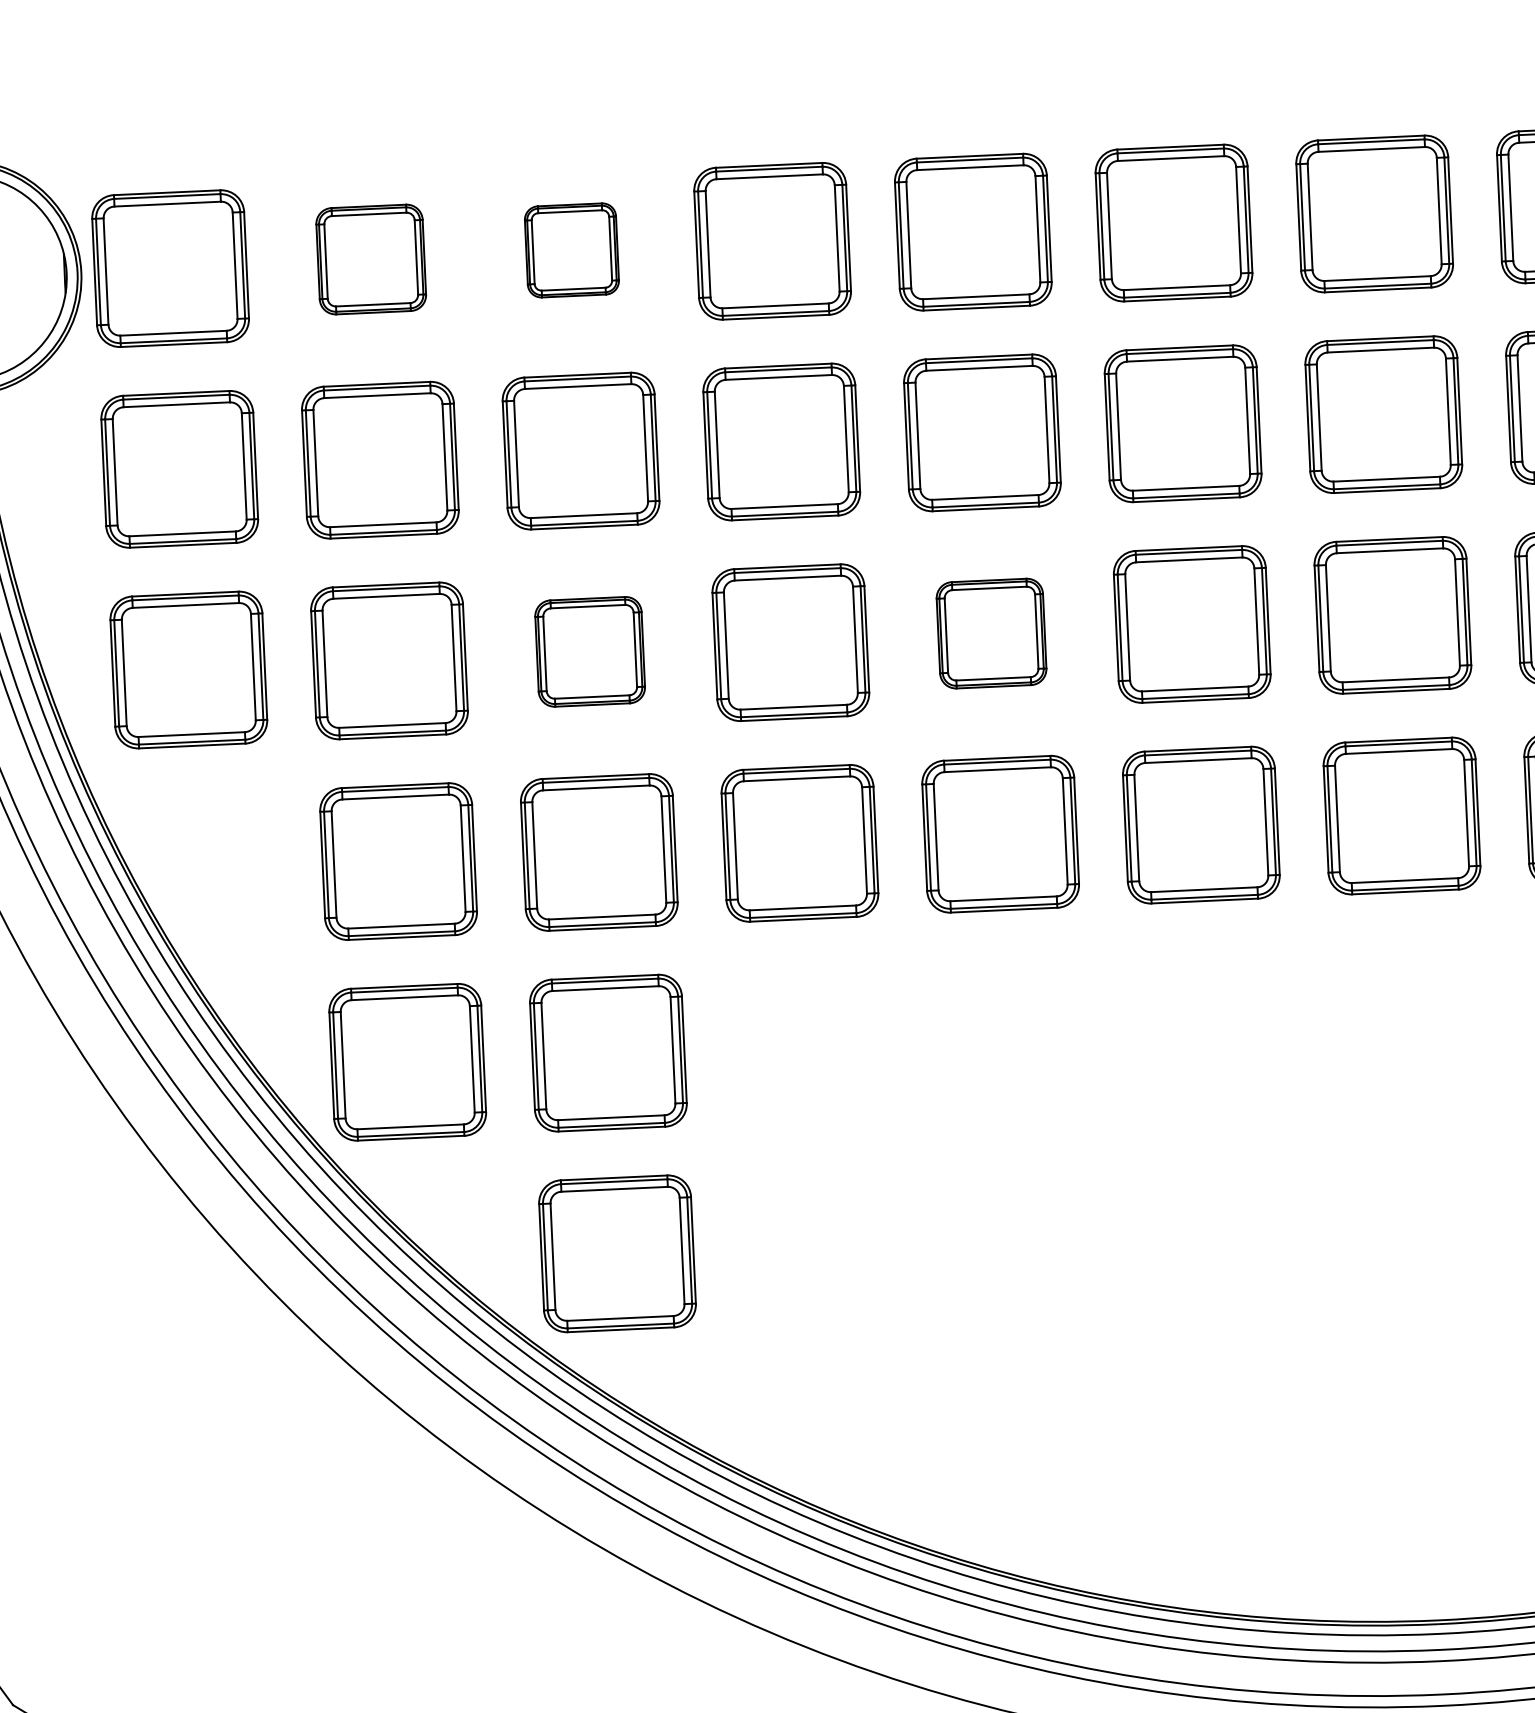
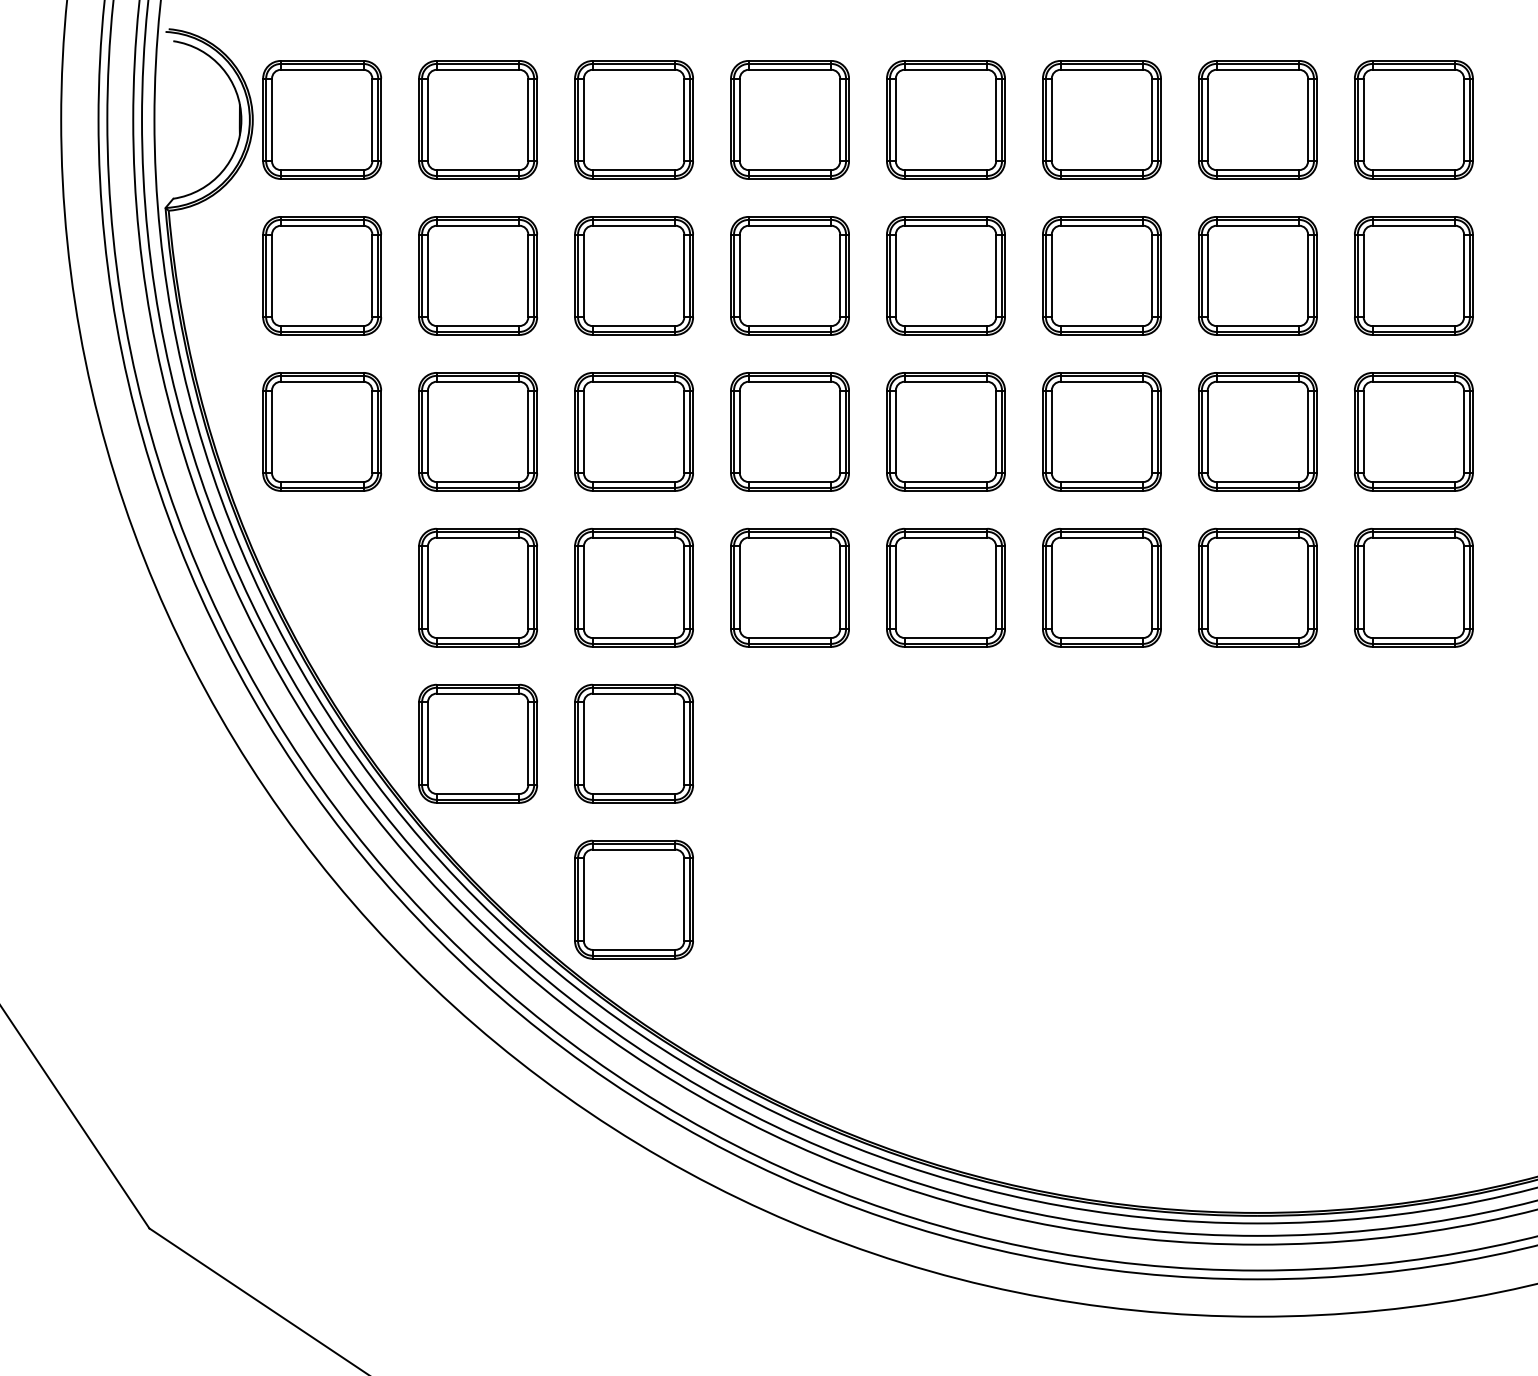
part: (571, 249) -> (633, 119), size x1.67
part: (370, 258) -> (477, 119), size x1.43
part: (990, 633) -> (945, 431), size x1.43
part: (589, 651) -> (633, 431), size x1.43

